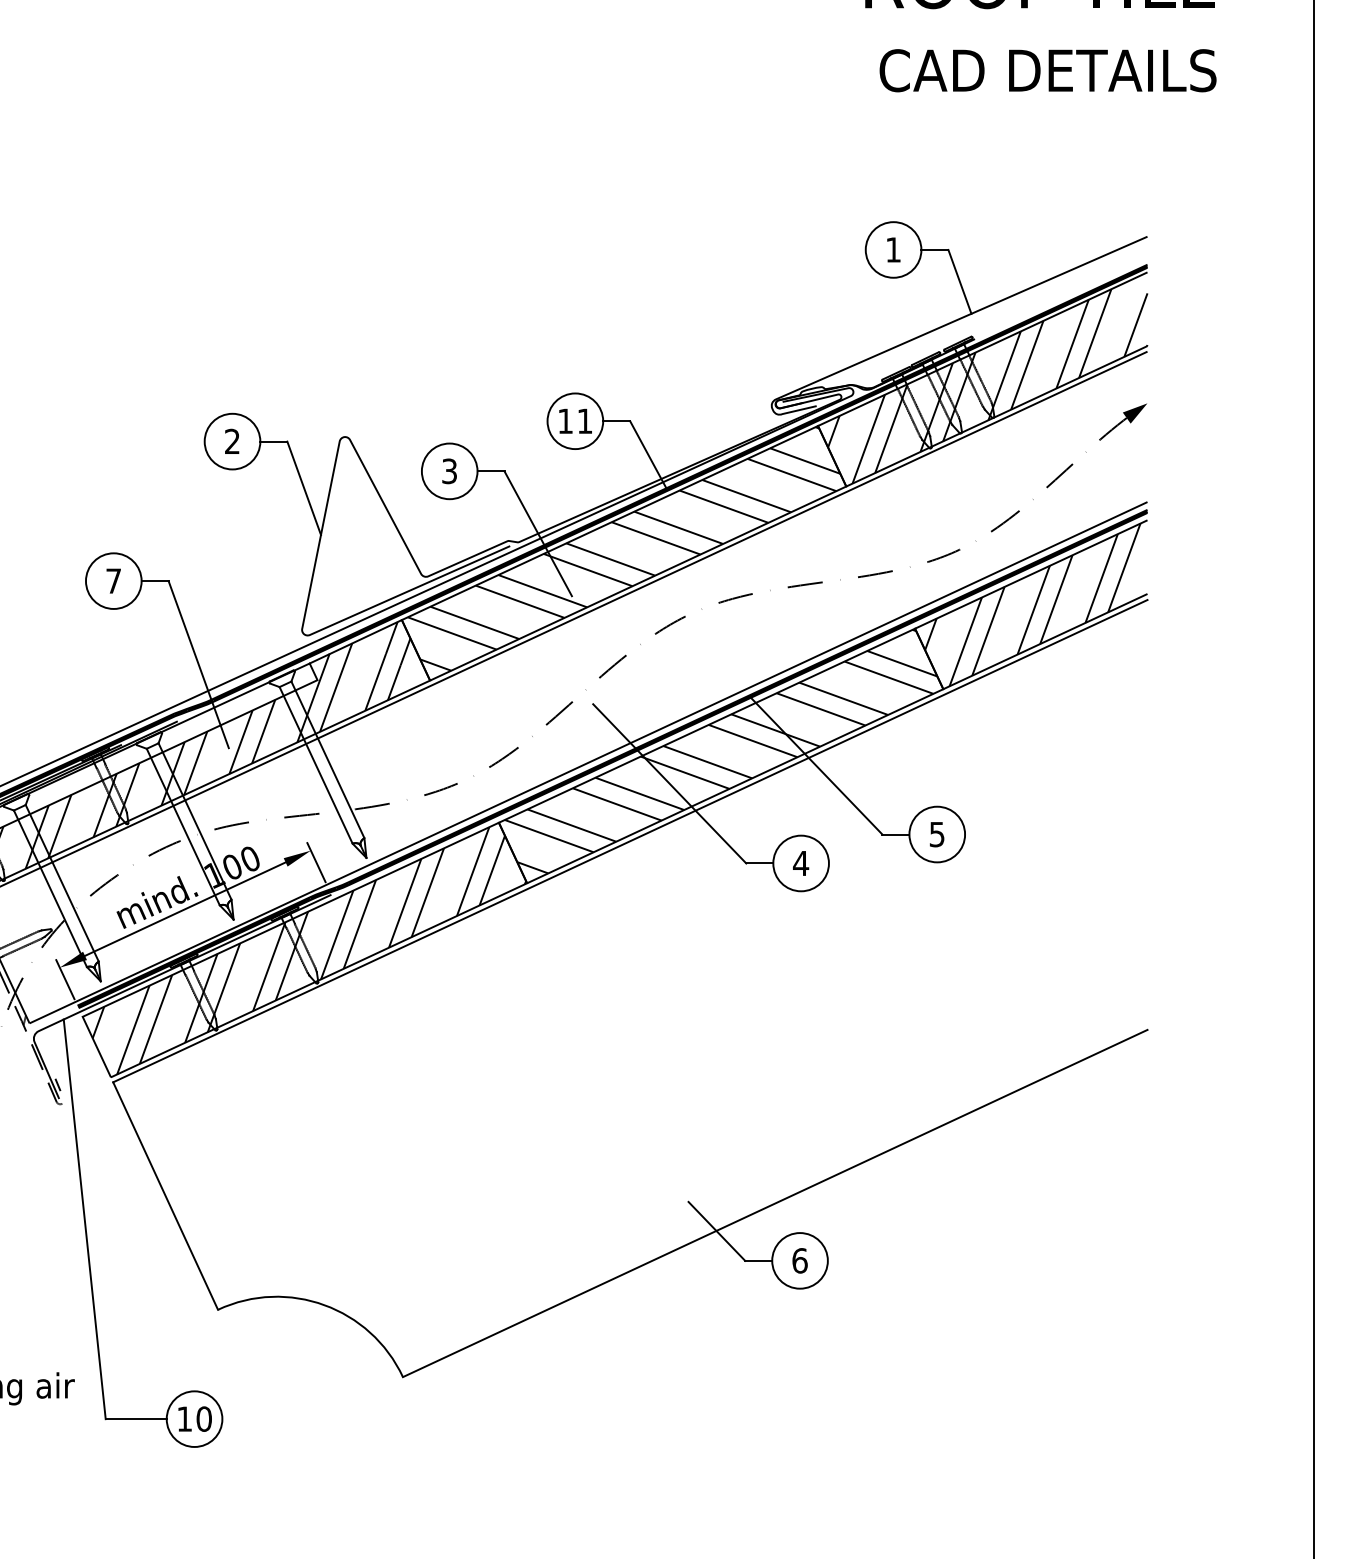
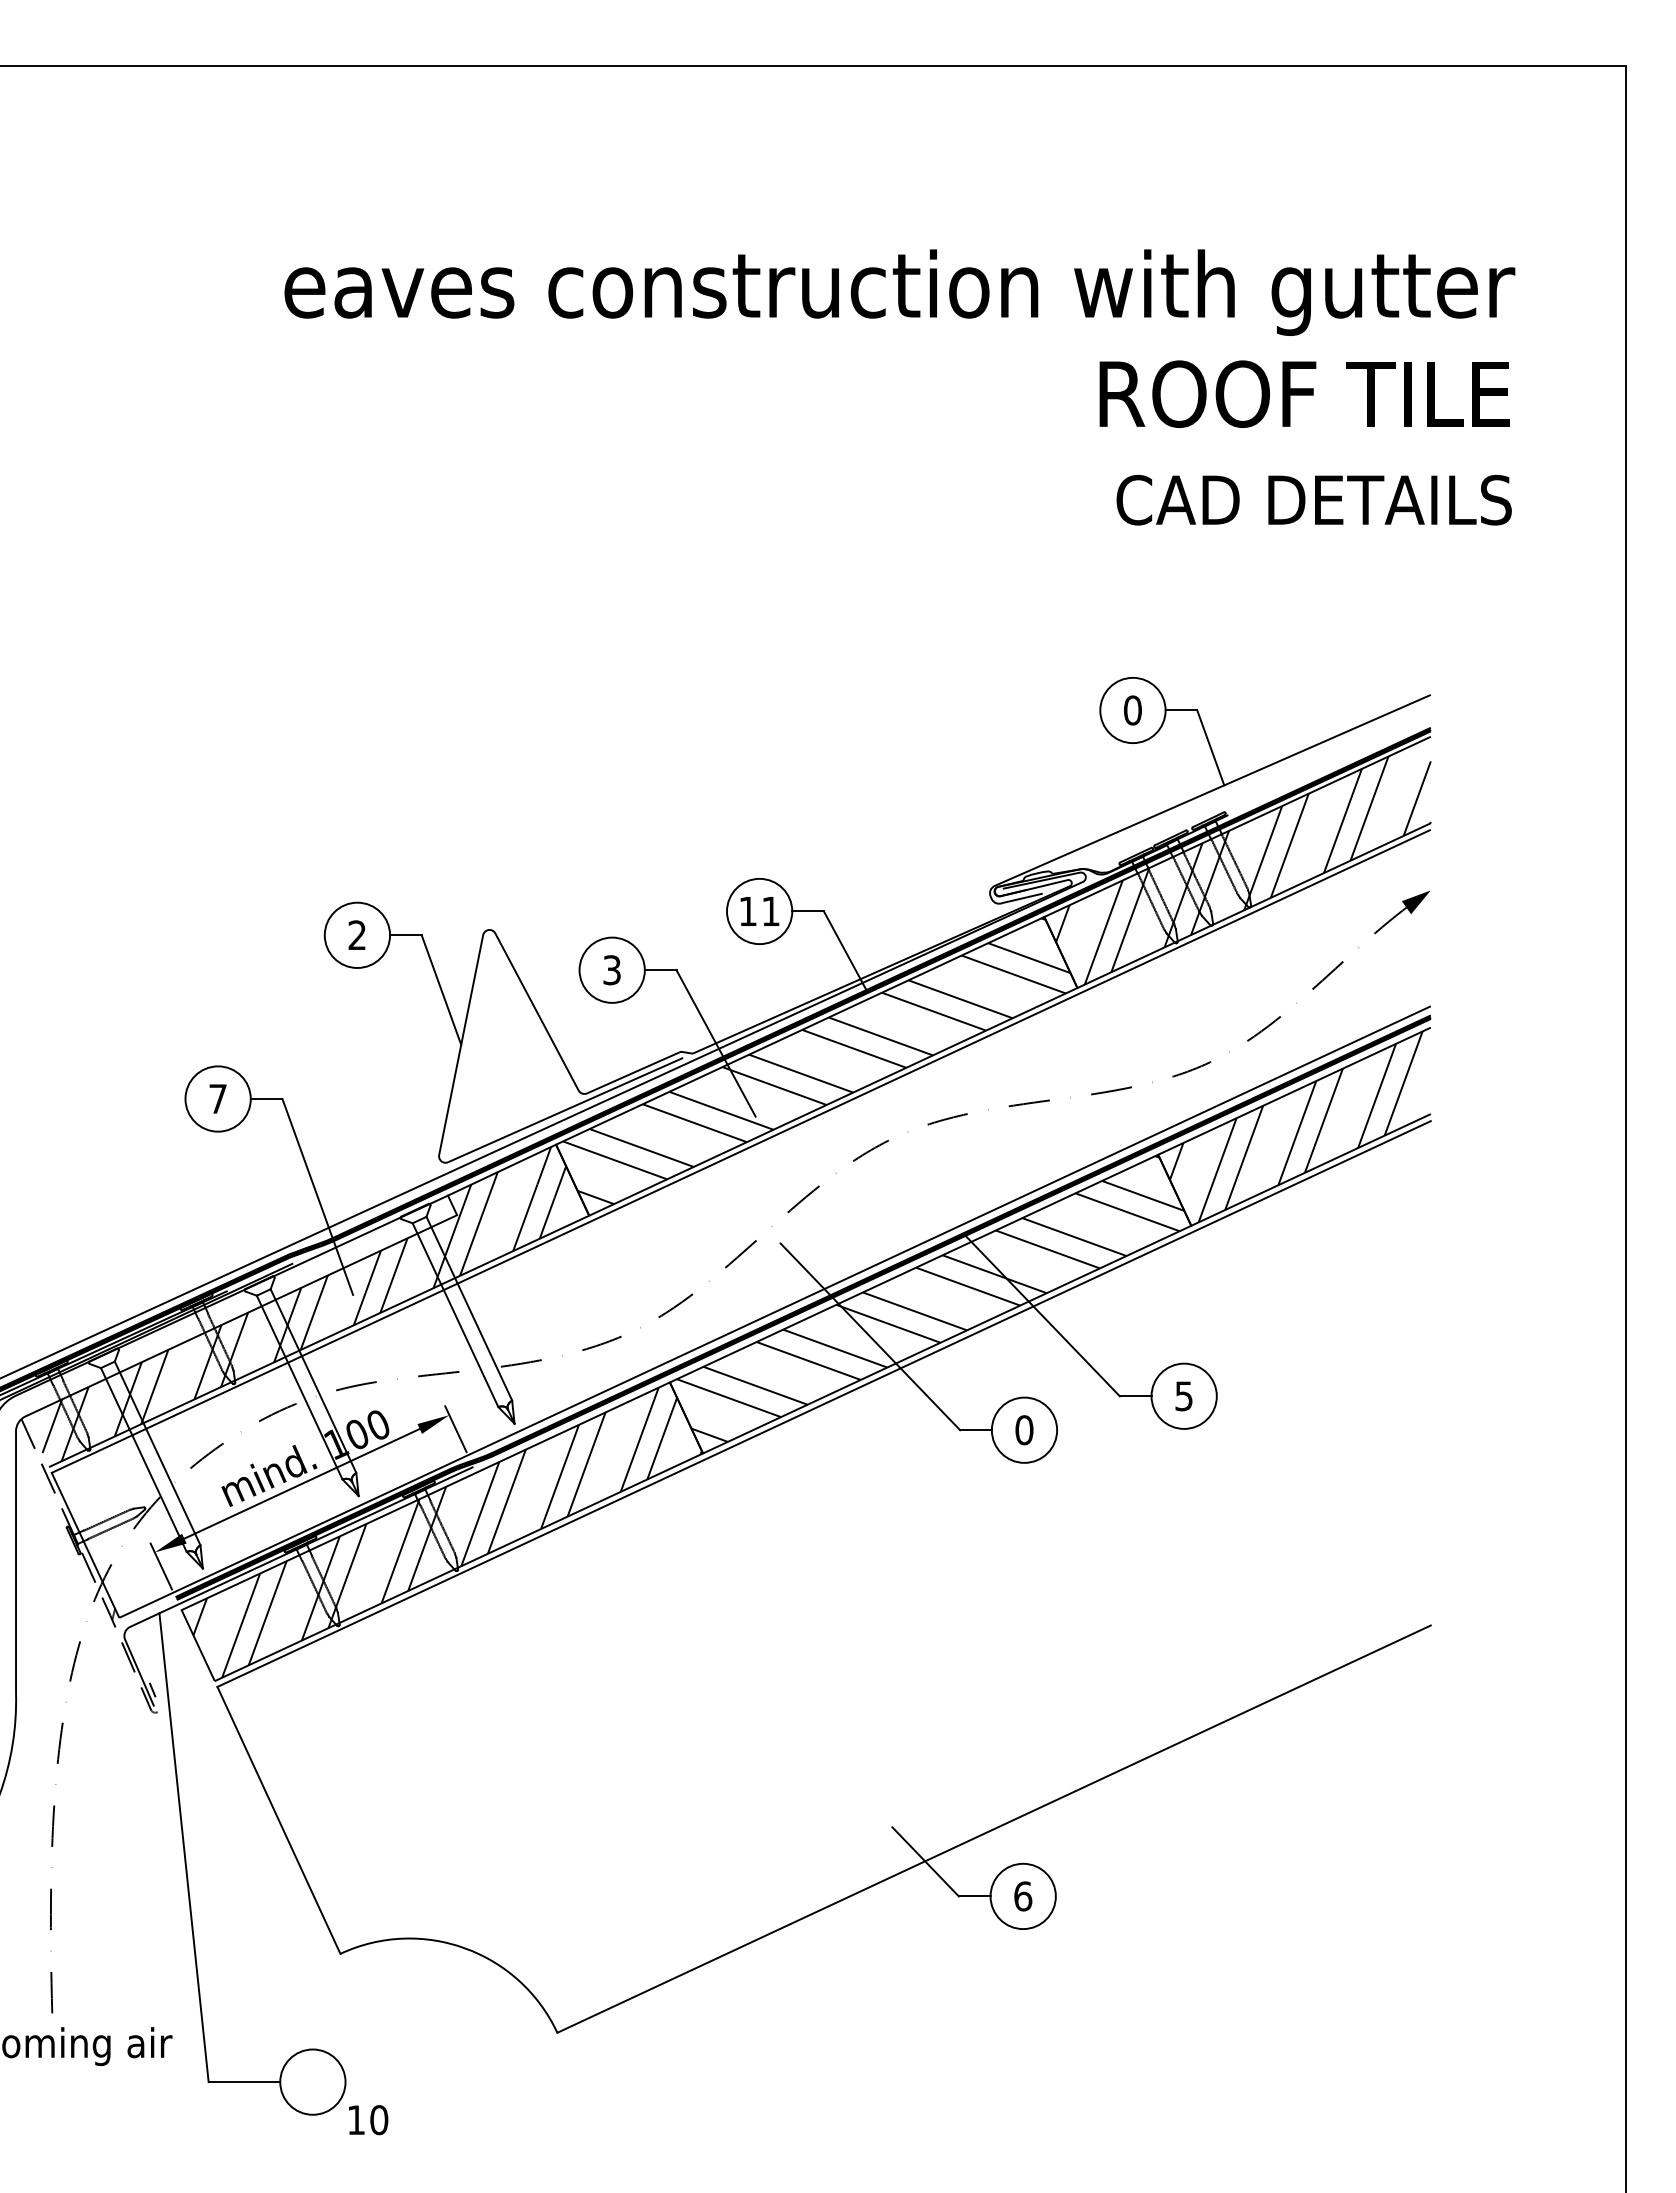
text: (893, 249) -> (1132, 710), 1 -> 0
text: (800, 863) -> (1023, 1430), 4 -> 0
text: (195, 1419) -> (368, 2120), moved

